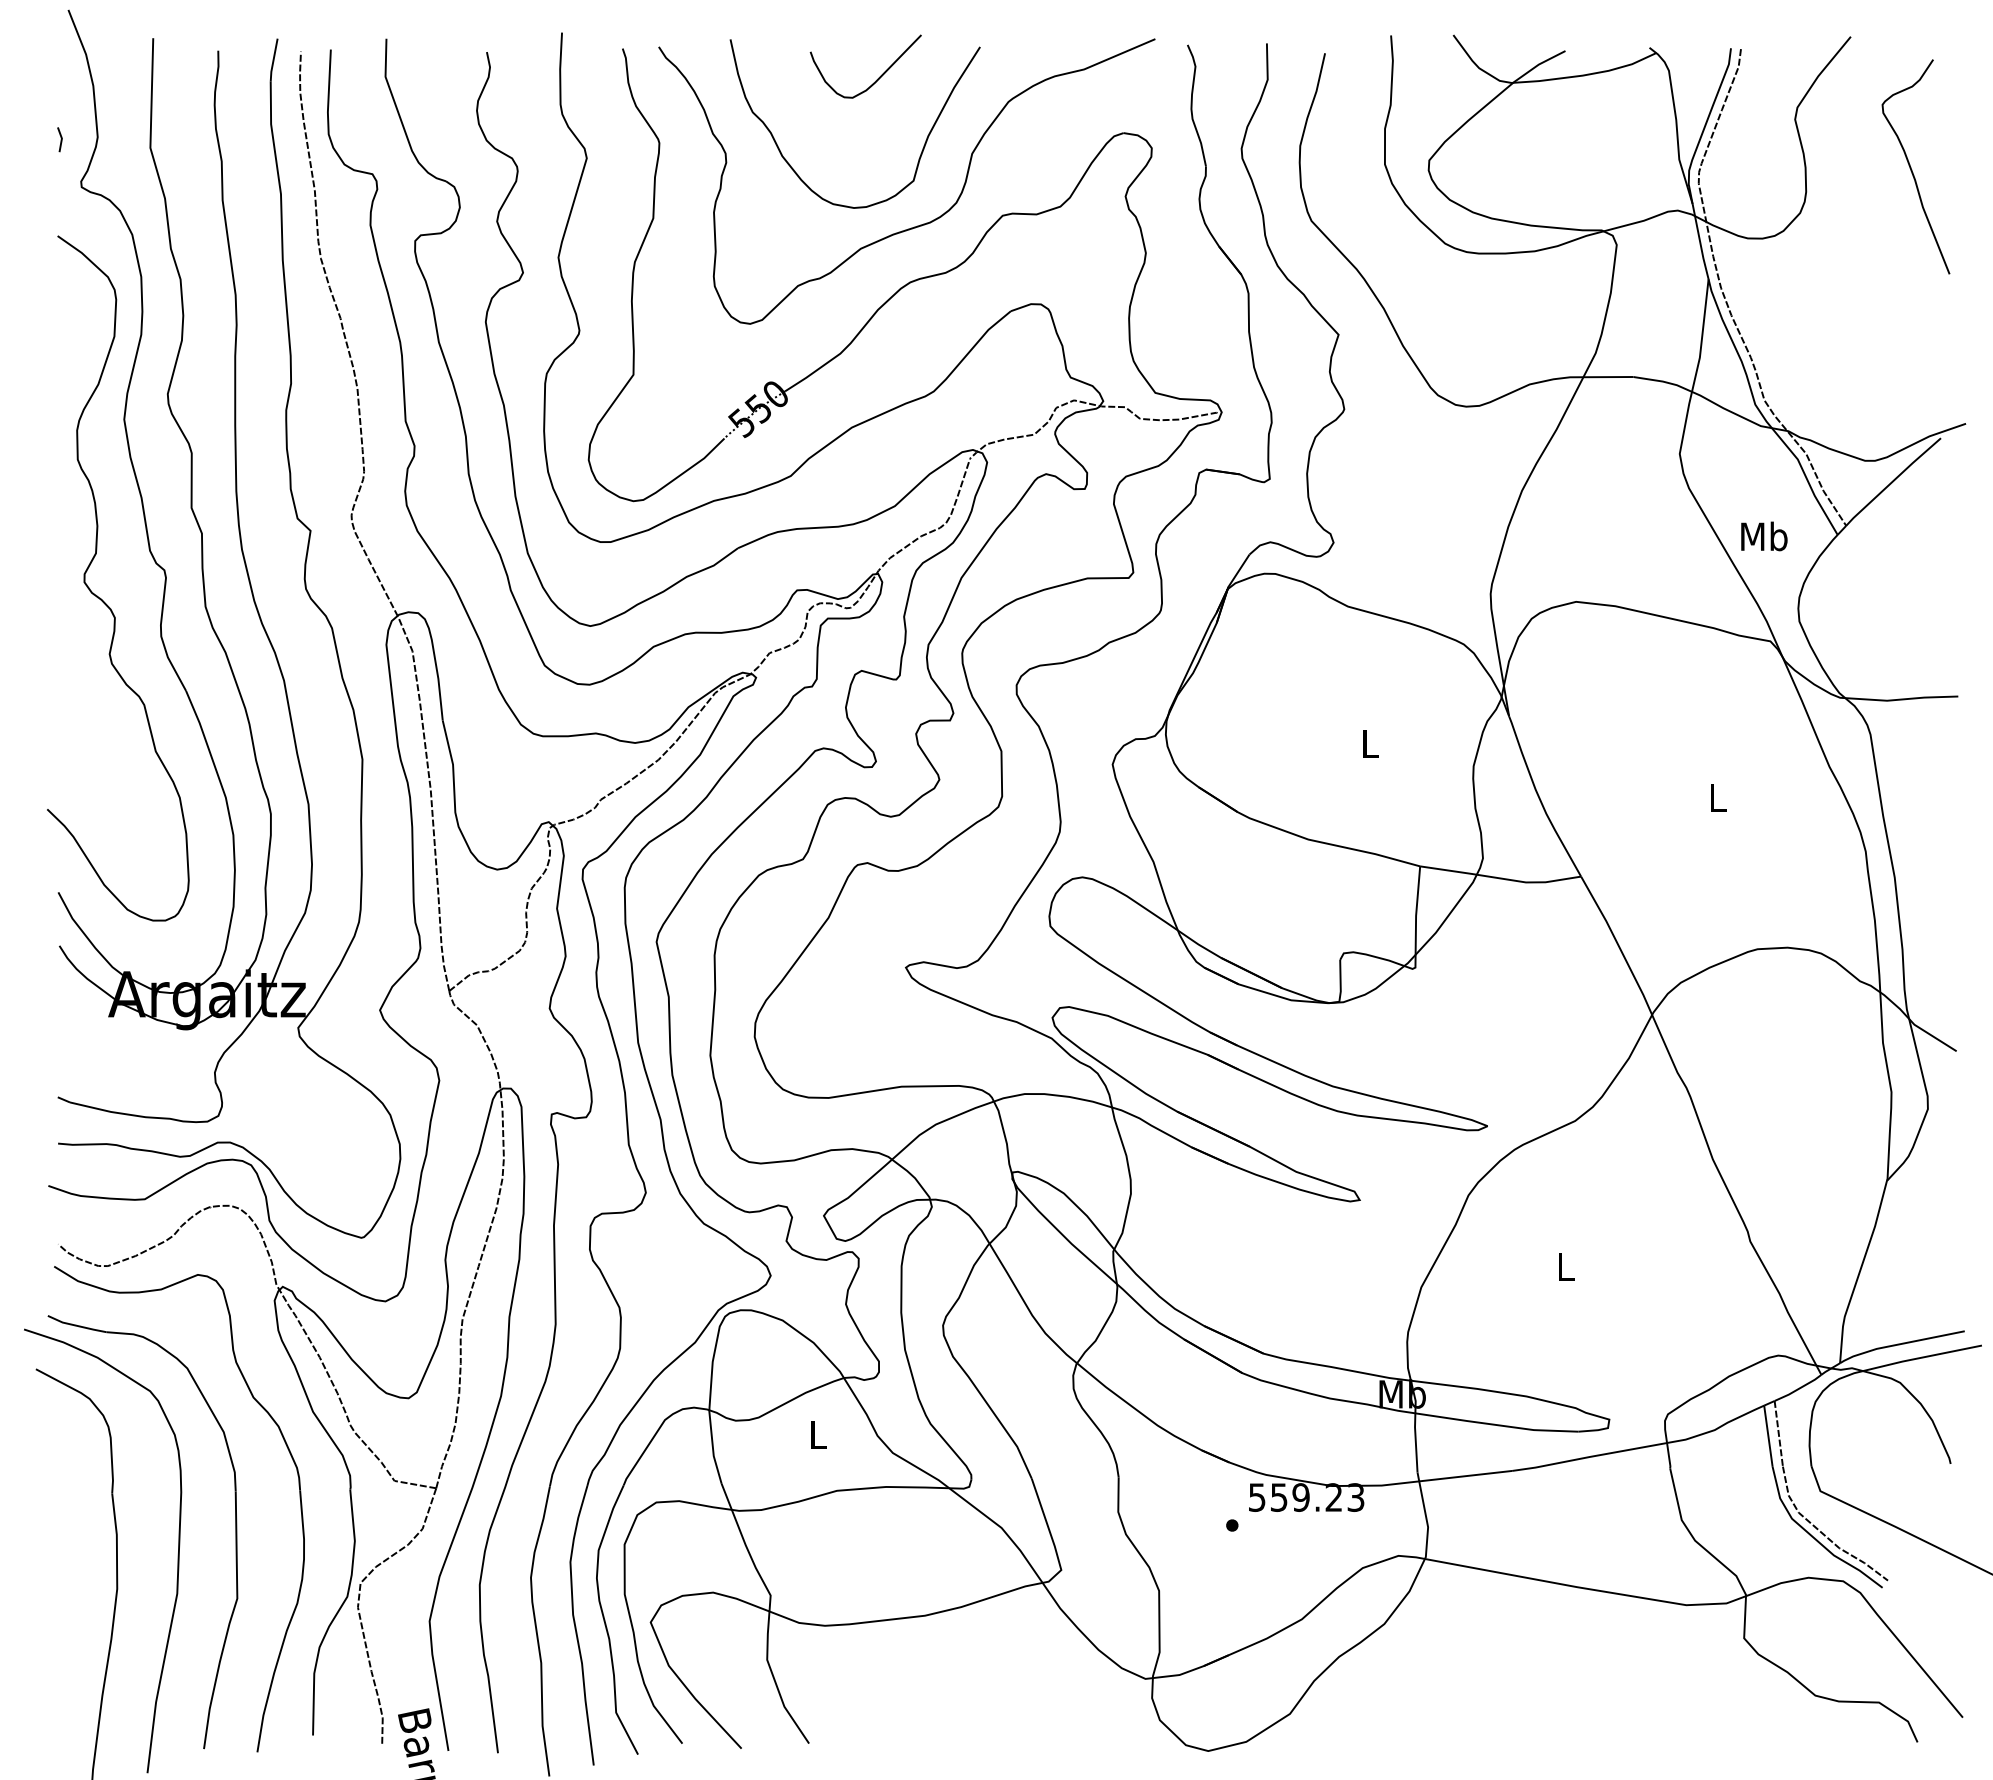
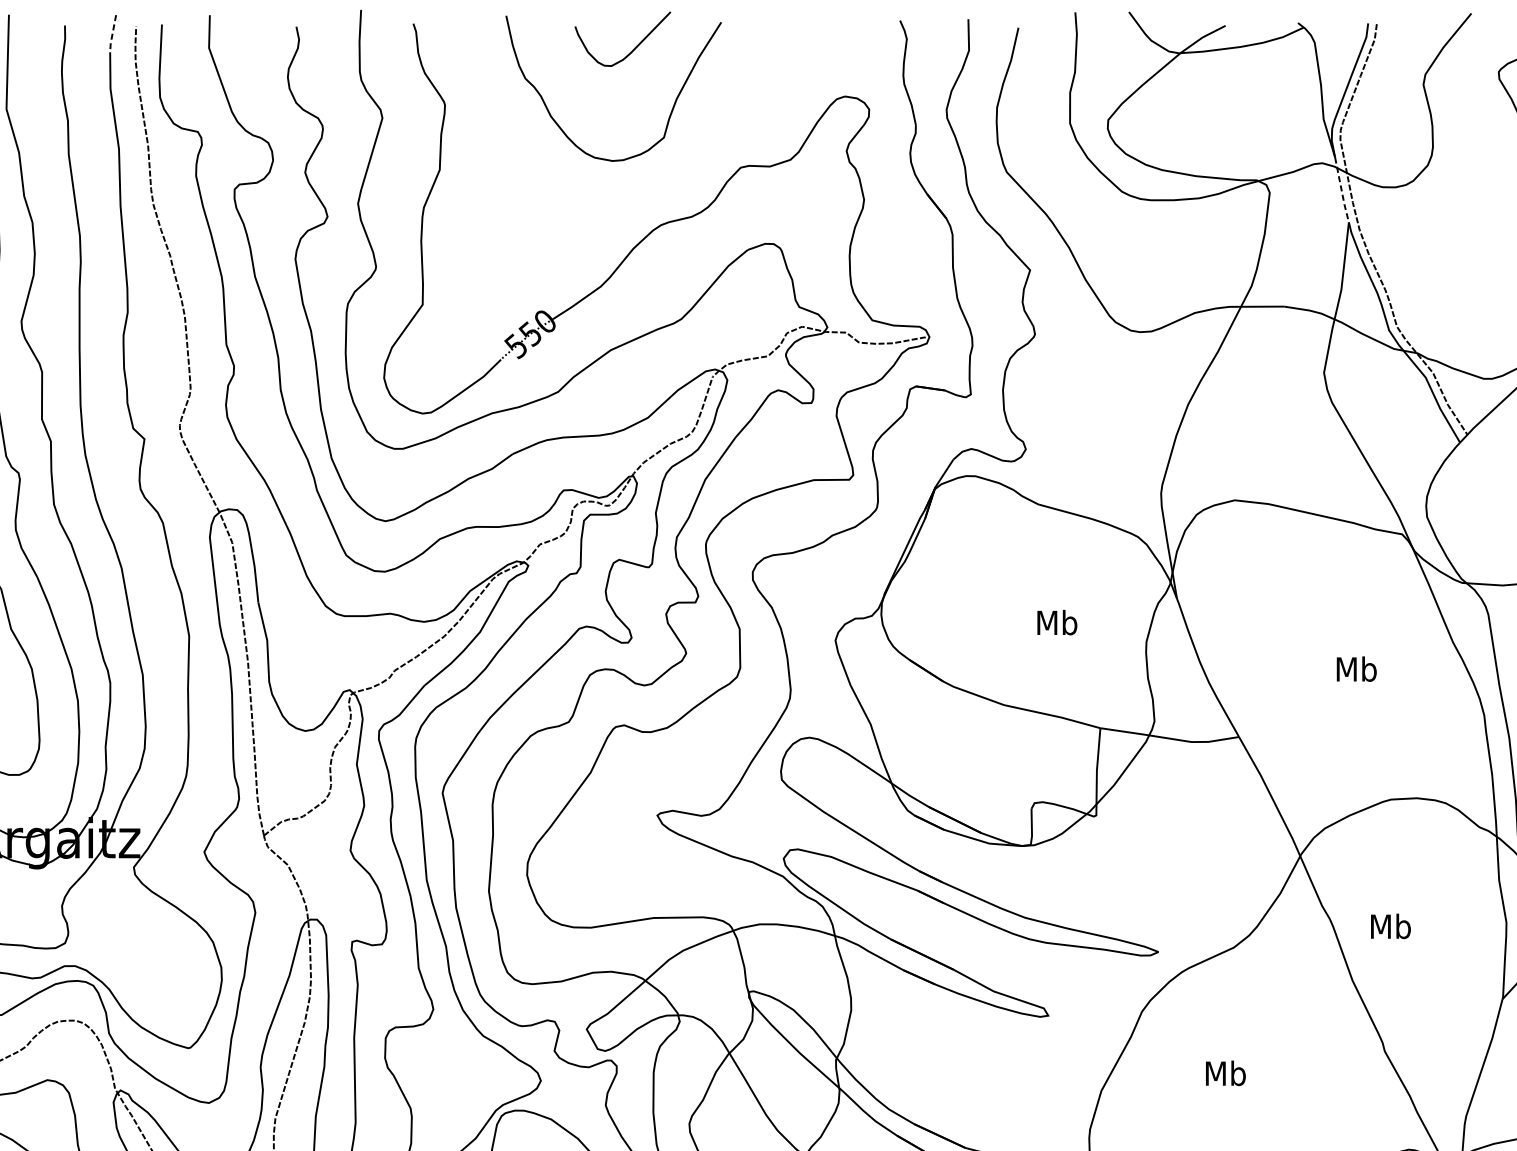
line: (273, 61) -> (112, 34), solid -> dashed
curve: (920, 224) -> (669, 175), removed
line: (1700, 242) -> (1341, 190), solid -> dashed
text: (1764, 536) -> (1391, 926), moved
text: (1370, 743) -> (1057, 622), L -> Mb
text: (1717, 797) -> (1356, 668), L -> Mb
text: (1565, 1266) -> (1225, 1072), L -> Mb

